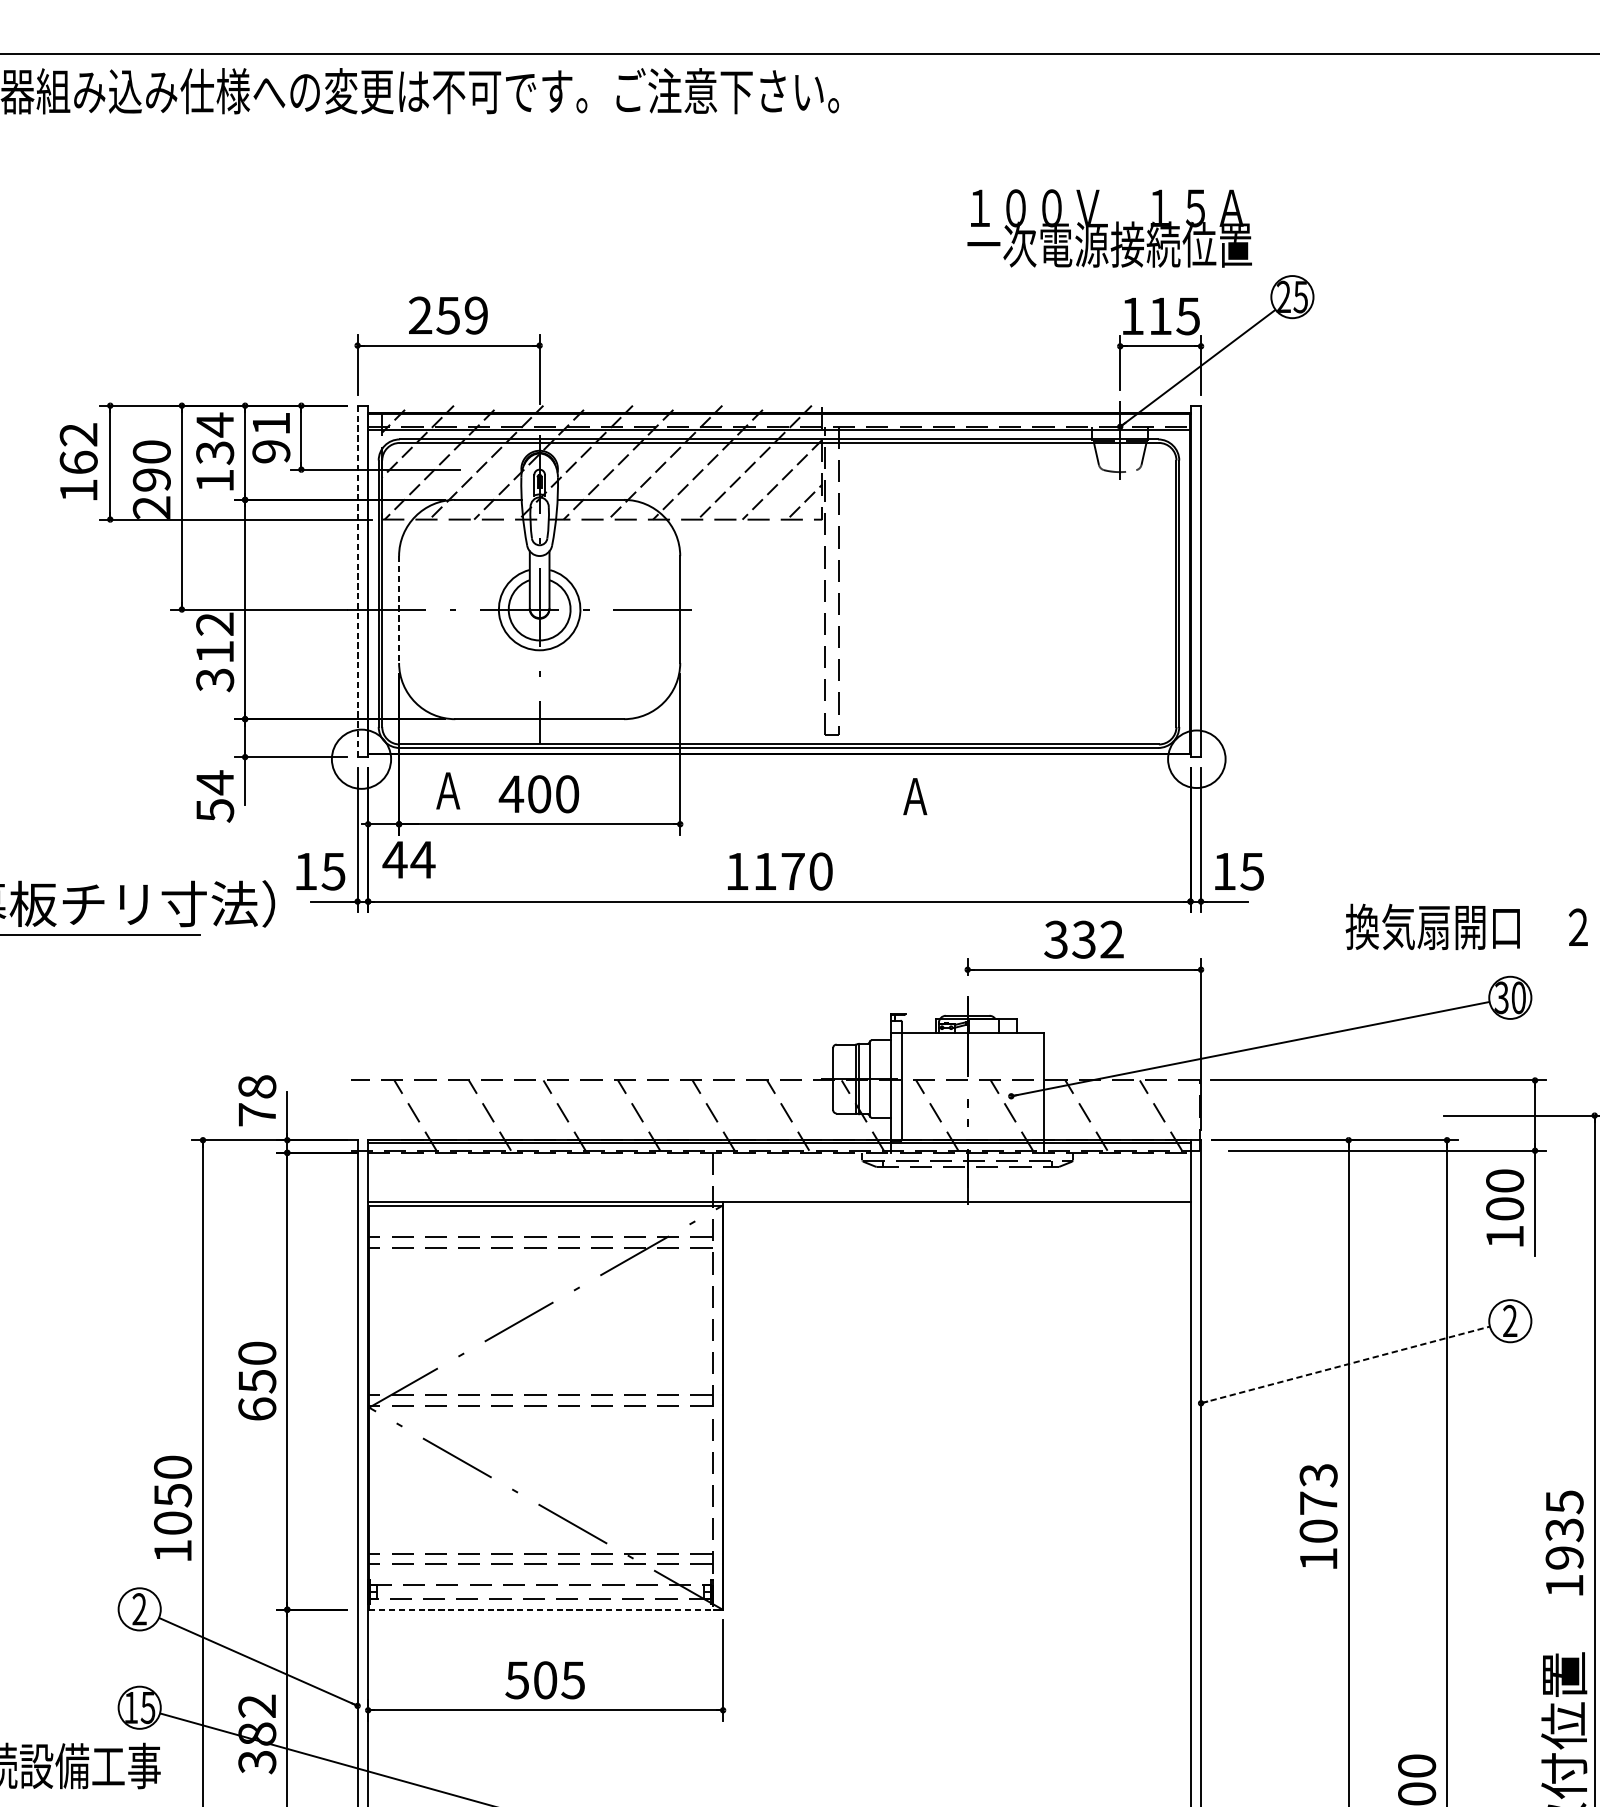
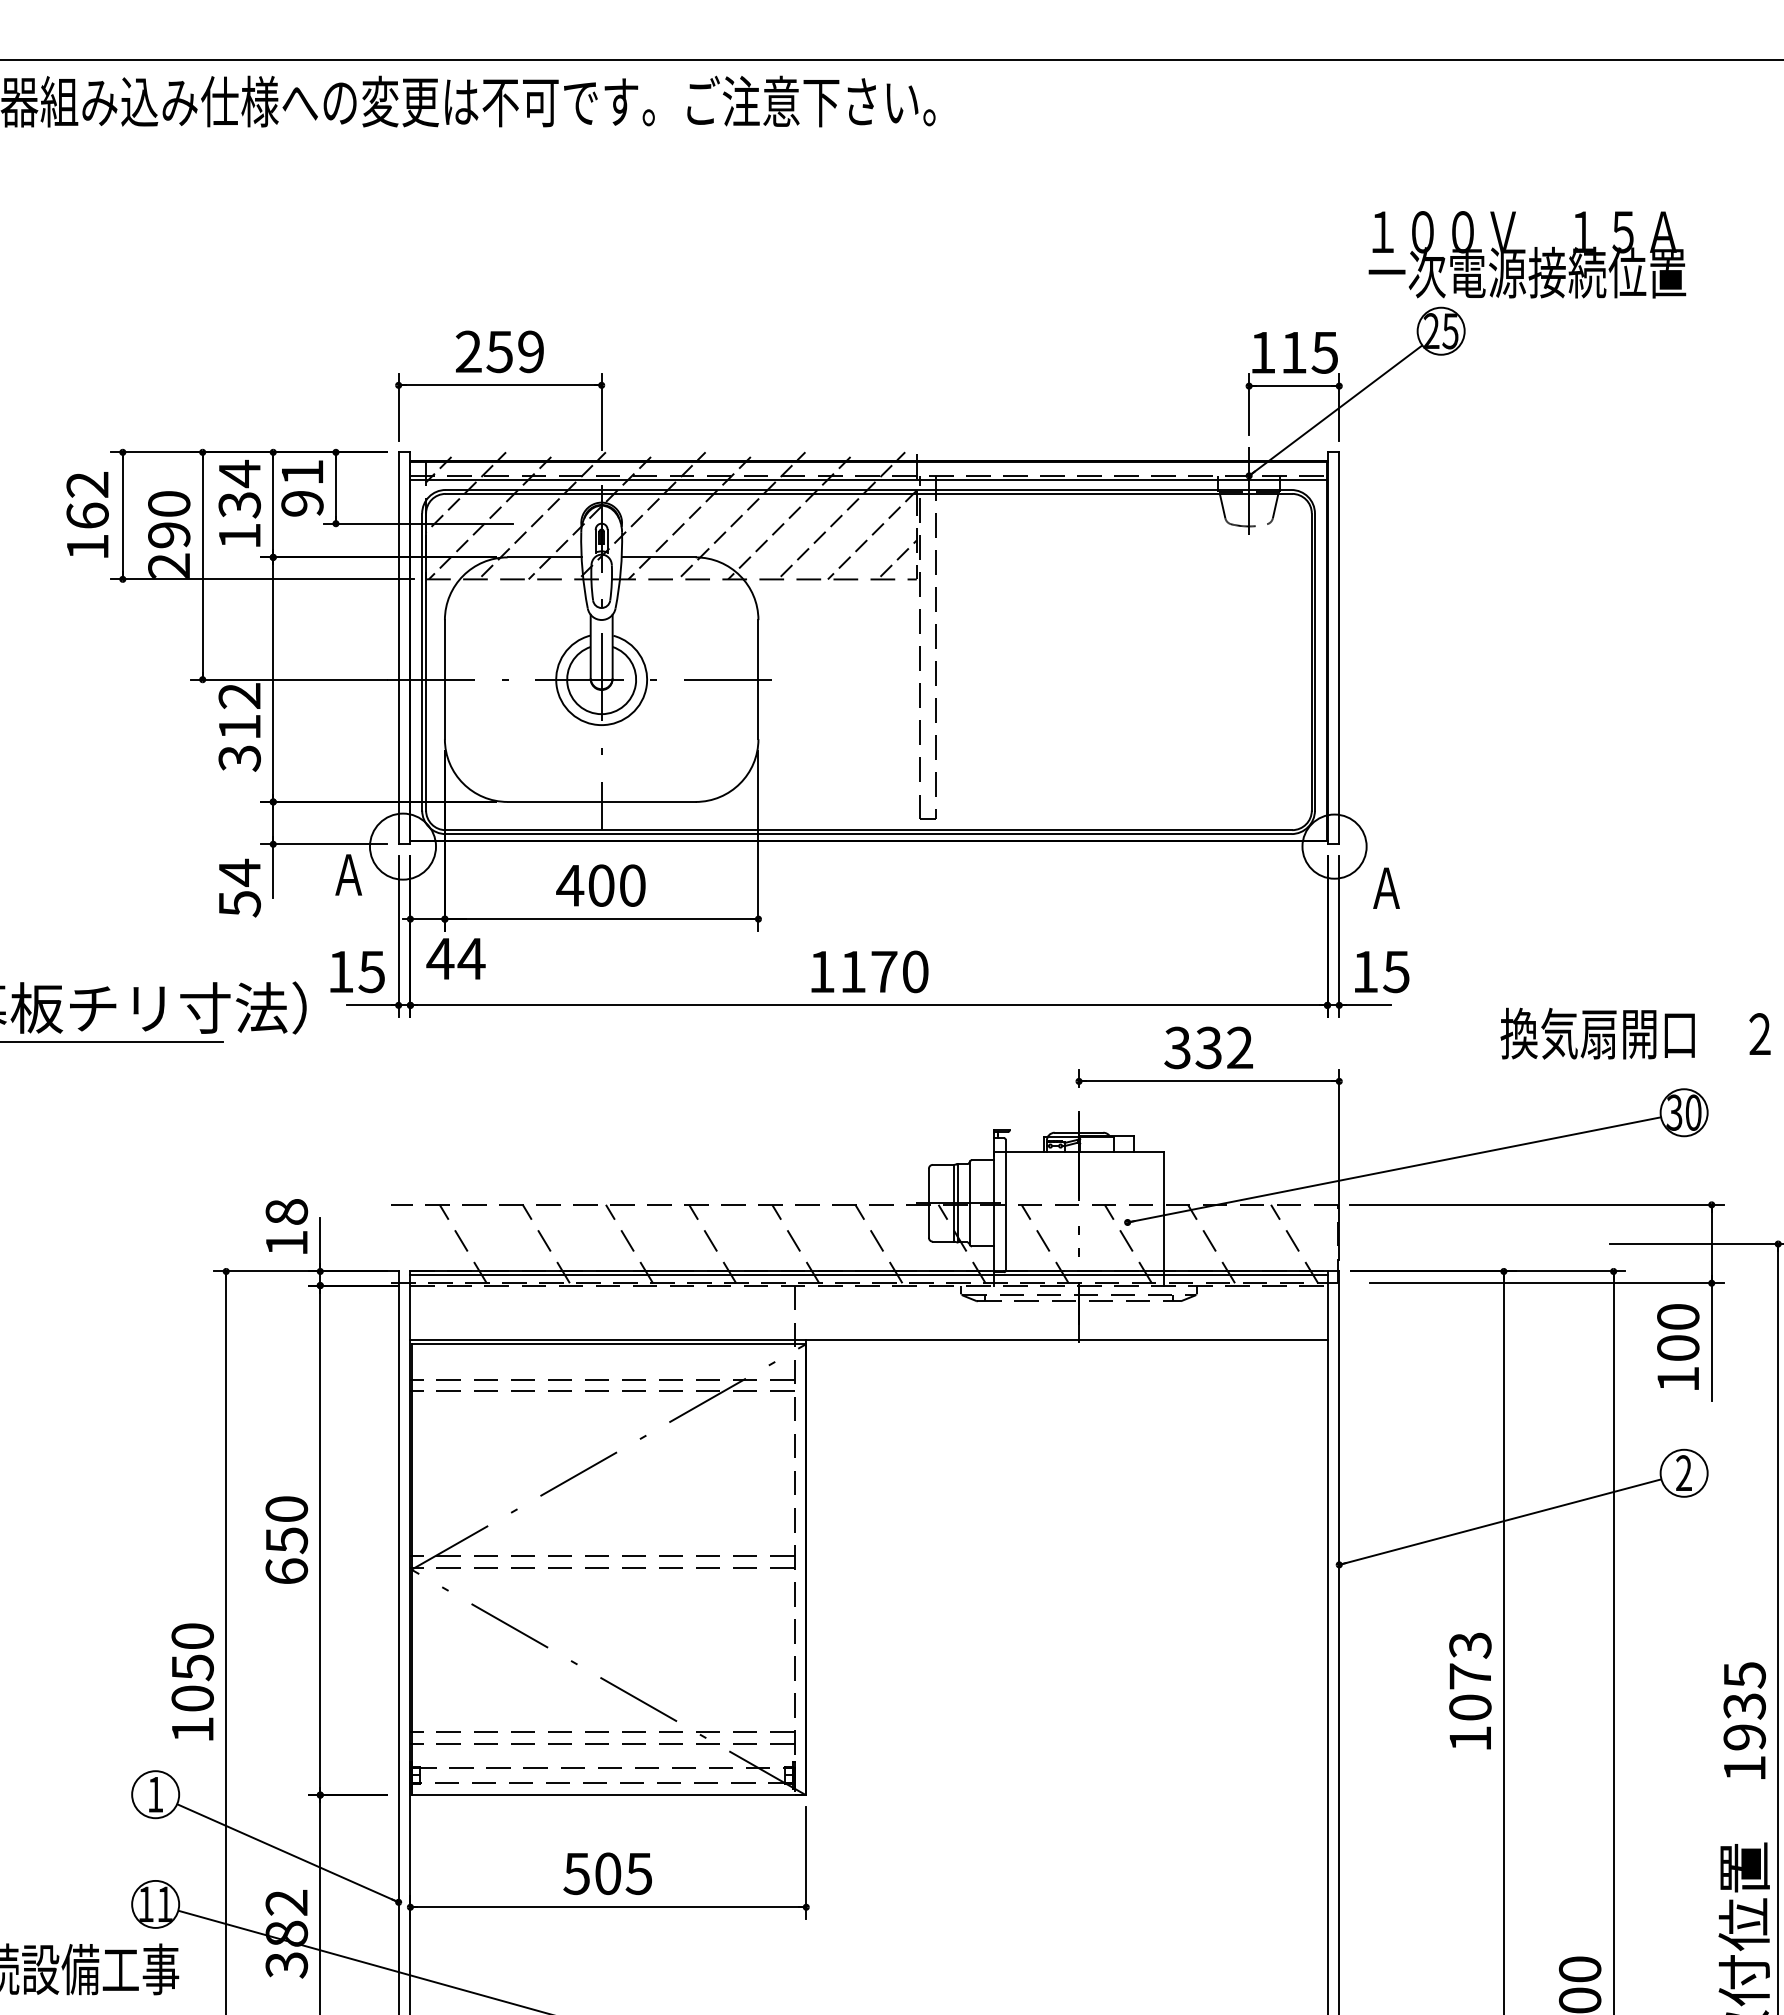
text: (1109, 228) -> (1527, 254), moved
line: (357, 581) -> (398, 648), dashed -> solid
line: (398, 609) -> (444, 679), dashed -> solid
text: (448, 790) -> (348, 874), moved
text: (915, 795) -> (1386, 887), moved
text: (257, 1114) -> (286, 1242), 78 -> 18
line: (1345, 1365) -> (1500, 1522), dashed -> solid
text: (139, 1609) -> (155, 1794), 2 -> 1
line: (546, 1610) -> (609, 1795), dashed -> solid
text: (147, 1707) -> (164, 1904), 15 -> 11

